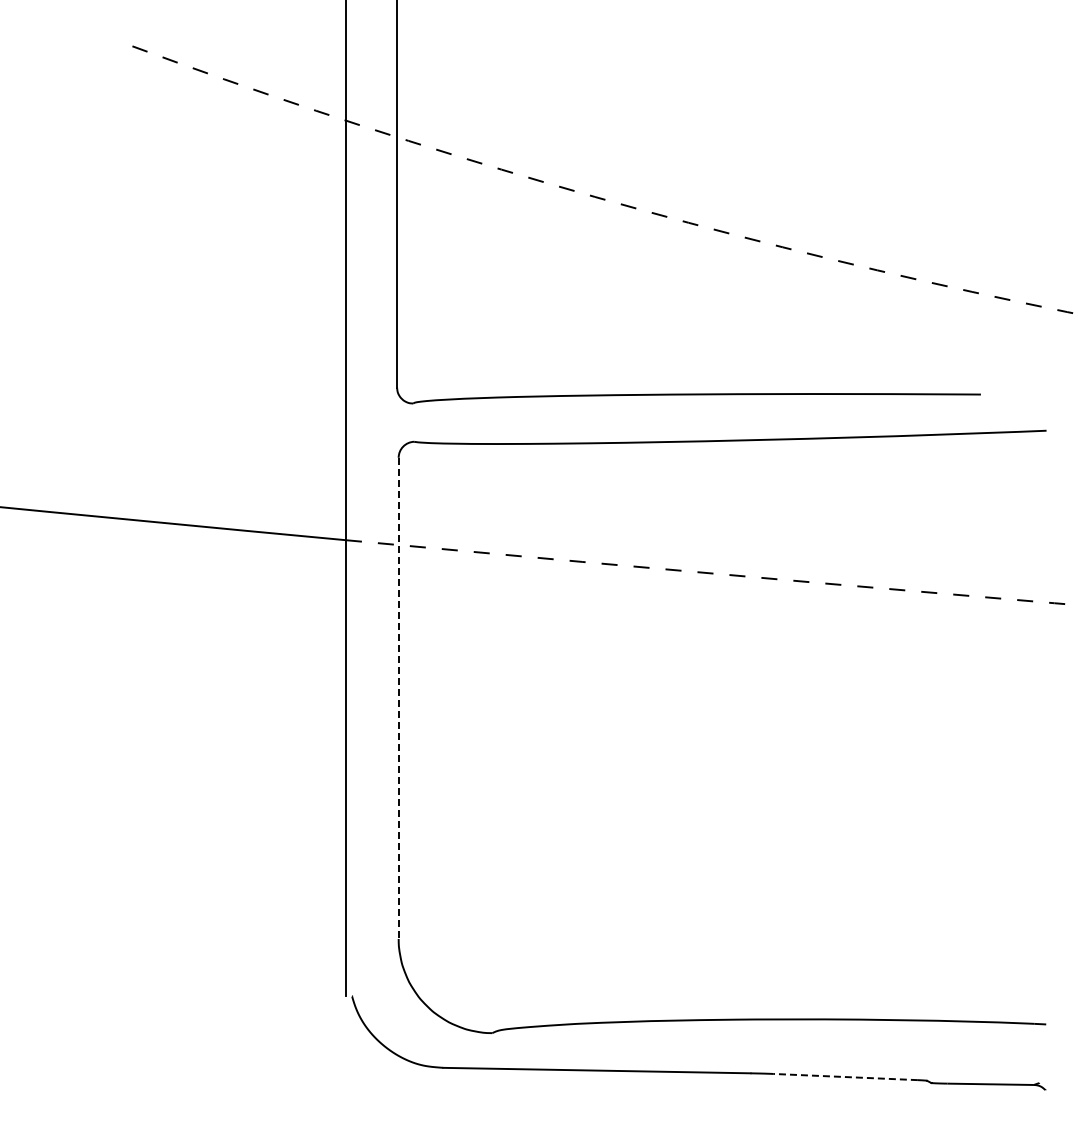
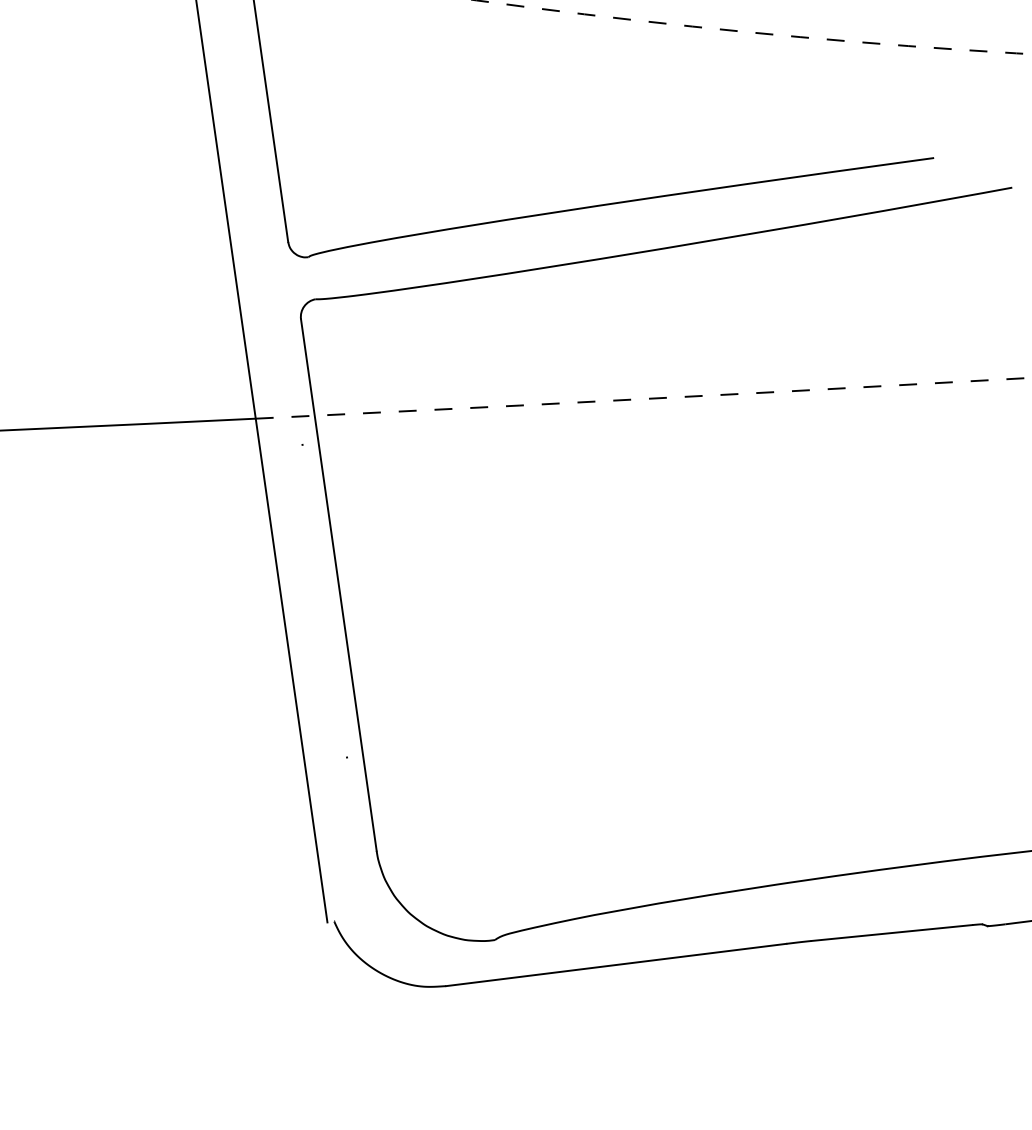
line: (398, 698) -> (338, 585), dashed -> solid
line: (845, 1077) -> (891, 933), dashed -> solid

